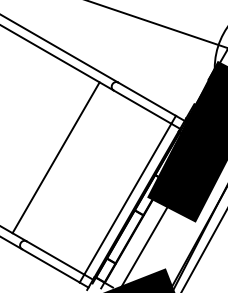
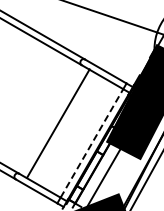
line: (56, 157) -> (58, 123), moved
line: (127, 199) -> (91, 143), solid -> dashed

